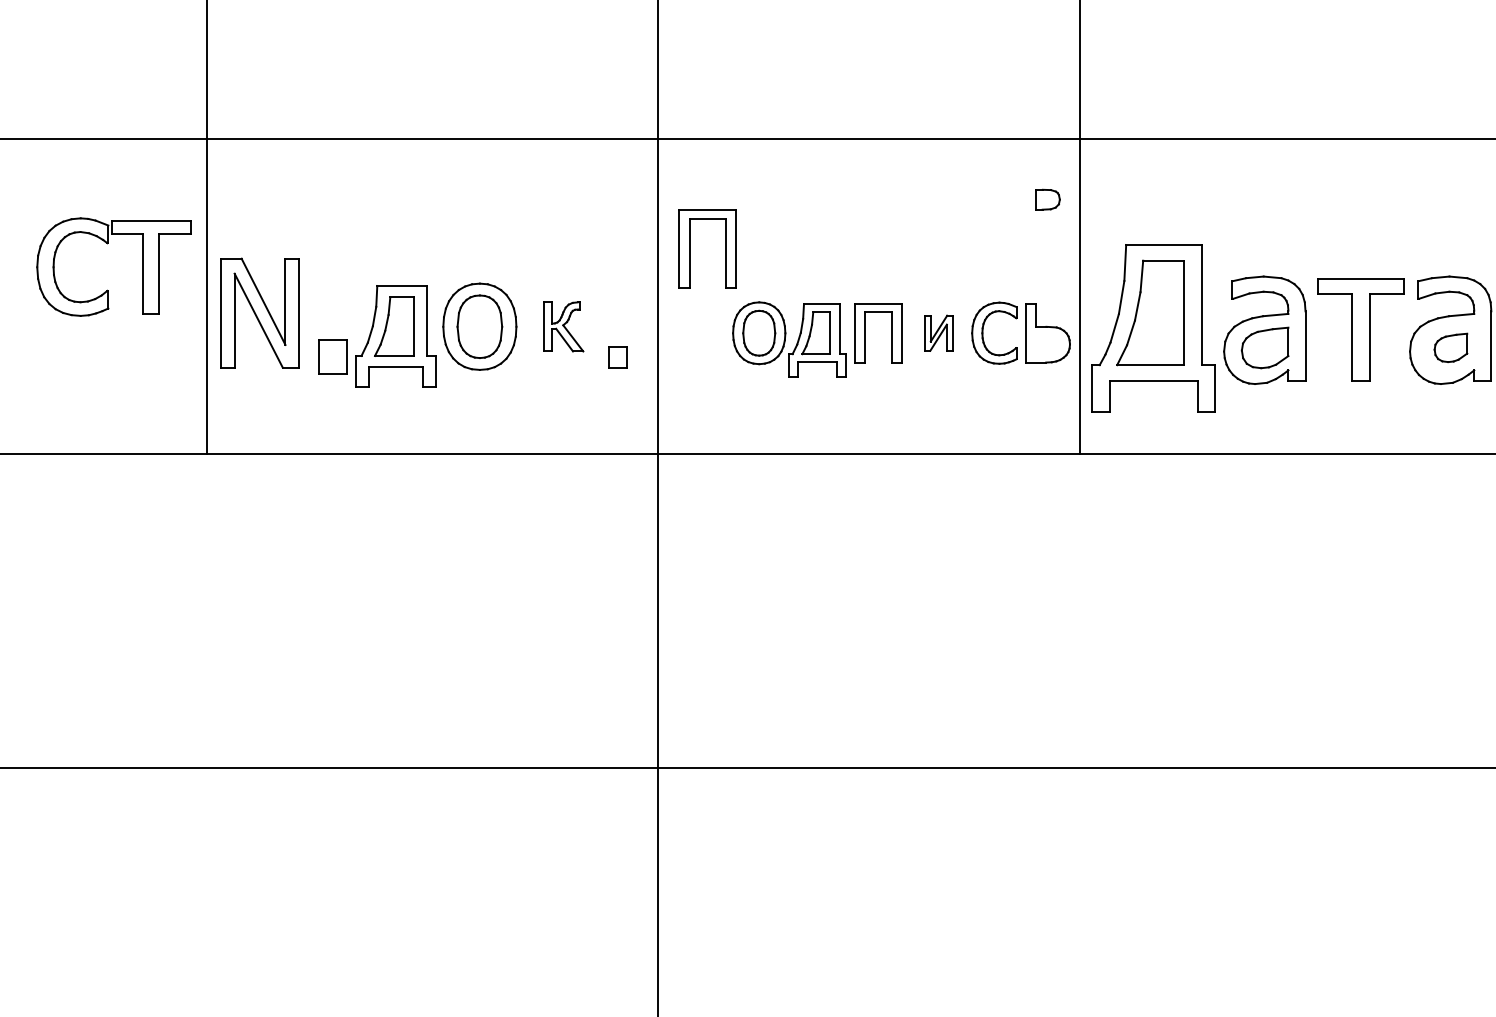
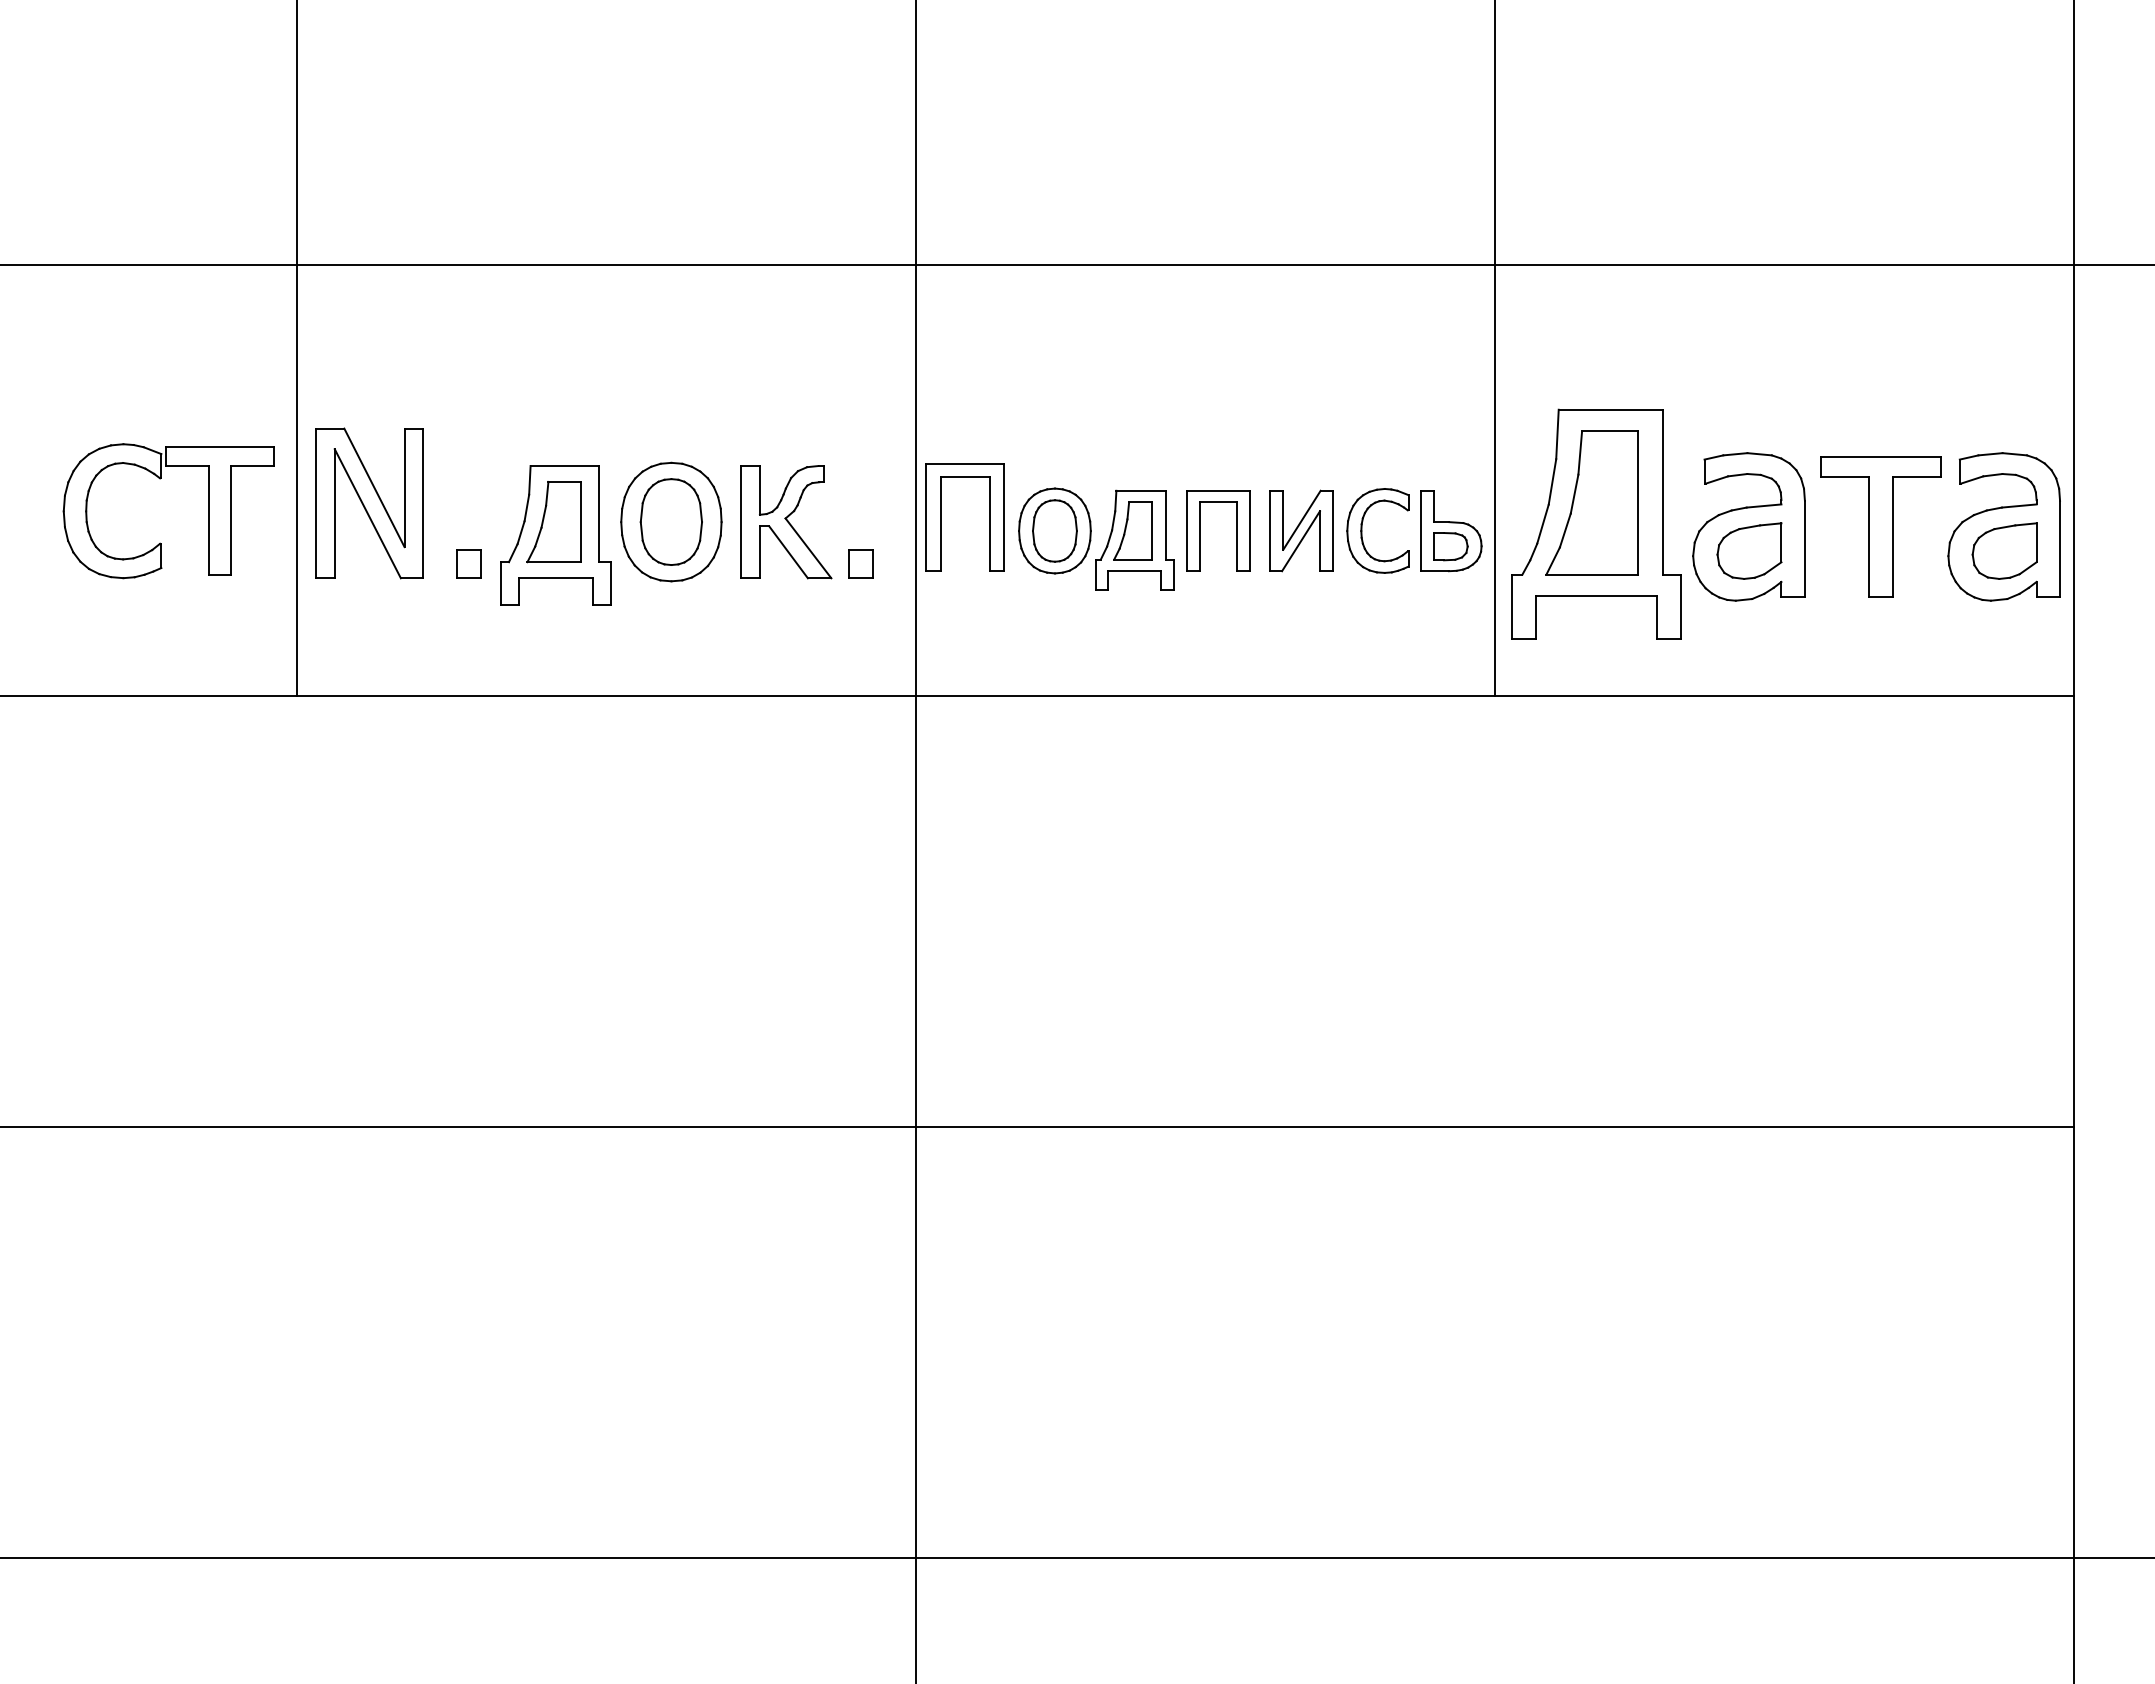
part: (1047, 199) -> (1450, 546), moved
part: (690, 249) -> (941, 517), moved
part: (107, 289) -> (160, 542), moved
part: (563, 327) -> (786, 522), size x1.67
part: (938, 332) -> (1301, 530), size x1.67
part: (1450, 347) -> (2004, 550), size x1.43
part: (332, 356) -> (468, 563), size x0.62

